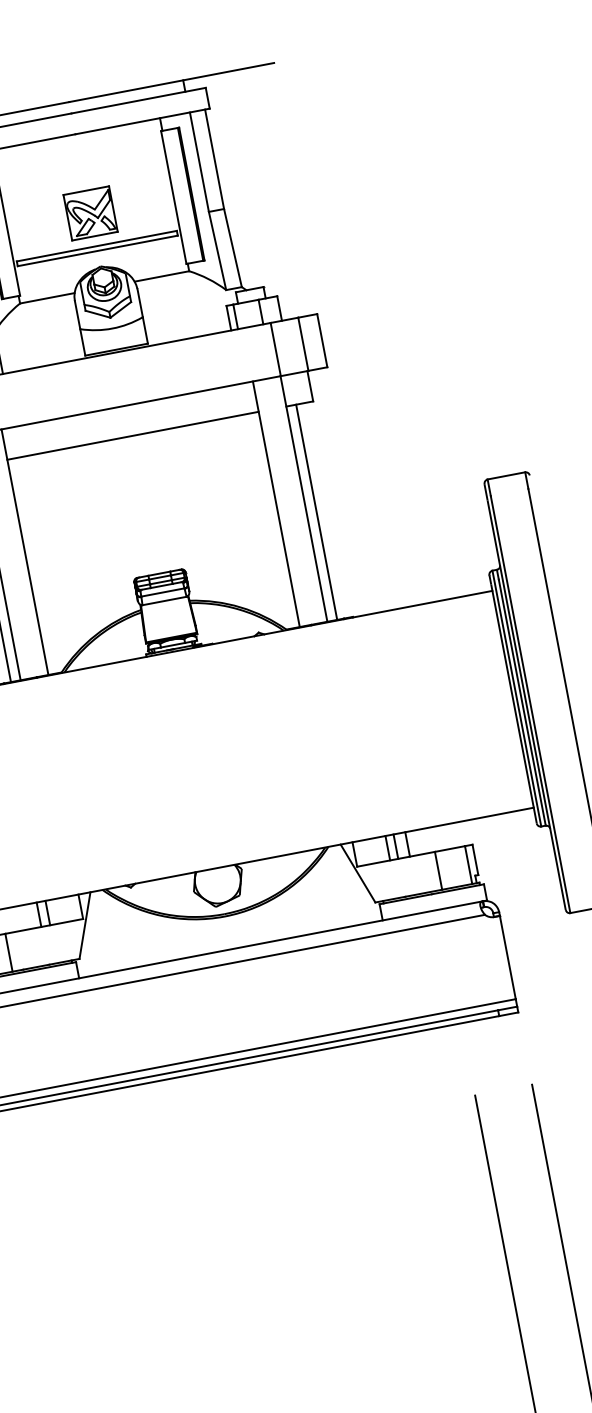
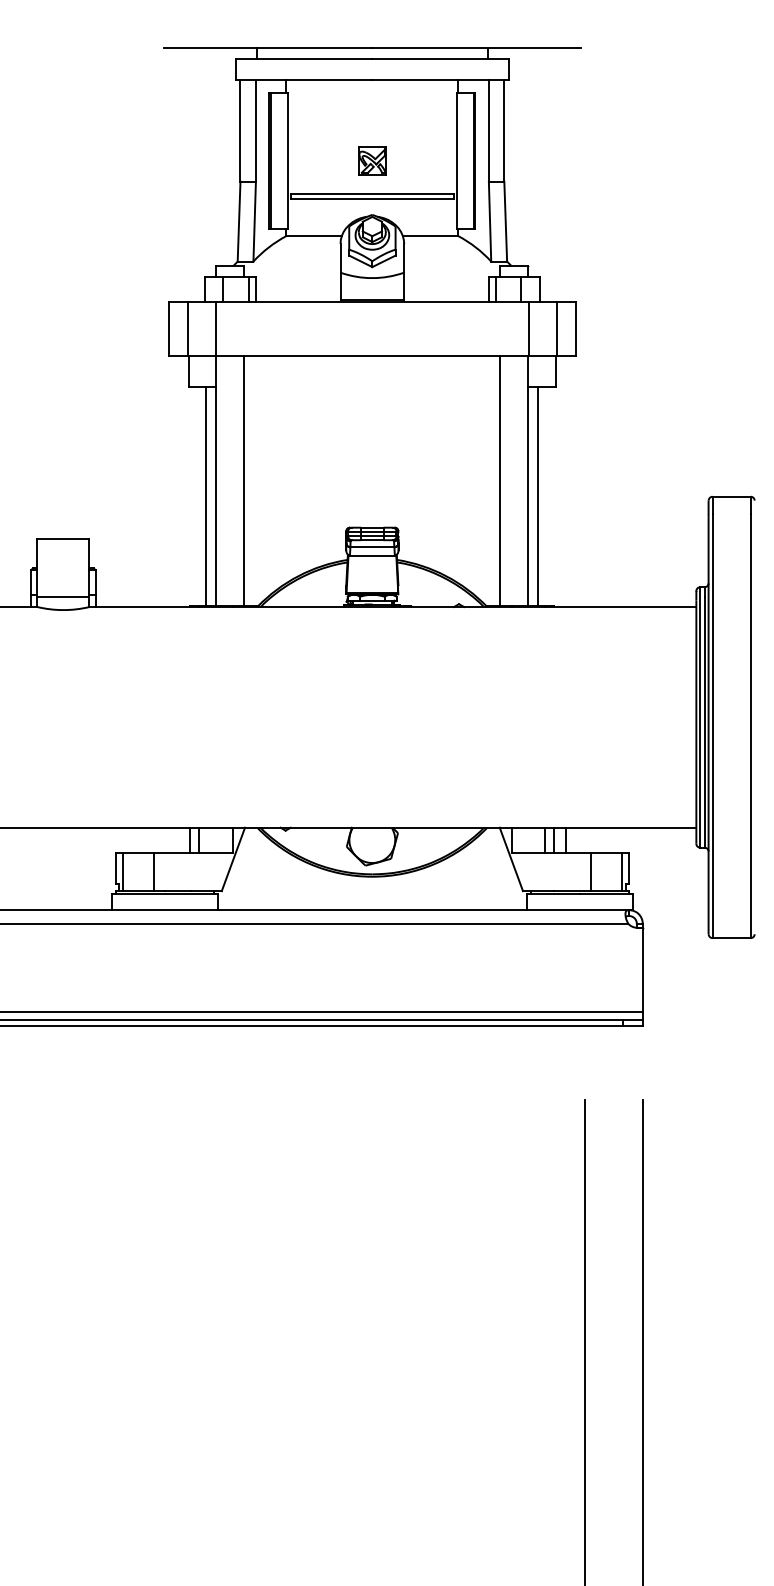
part: (90, 212) -> (372, 160), size x0.6
line: (133, 435) -> (372, 387), removed

